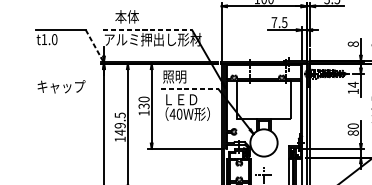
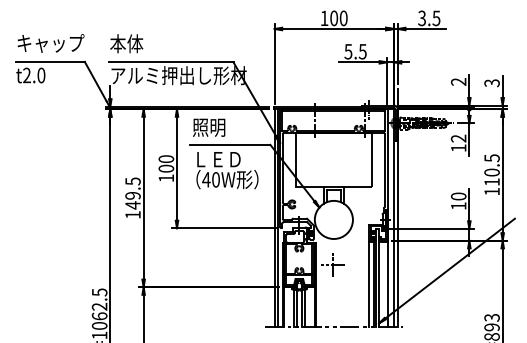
text: (127, 16) -> (126, 43), moved
text: (274, 22) -> (348, 51), 7.5 -> 5.5
line: (147, 30) -> (171, 62), dashed -> solid
text: (43, 39) -> (26, 75), t1.0 -> t2.0
text: (353, 43) -> (458, 81), 8 -> 2
line: (93, 44) -> (95, 82), dashed -> solid
text: (353, 84) -> (458, 138), 14 -> 12
text: (61, 86) -> (50, 43), moved
line: (190, 88) -> (230, 144), dashed -> solid
text: (143, 106) -> (165, 168), 130 -> 100
text: (353, 132) -> (458, 205), 80 -> 10

